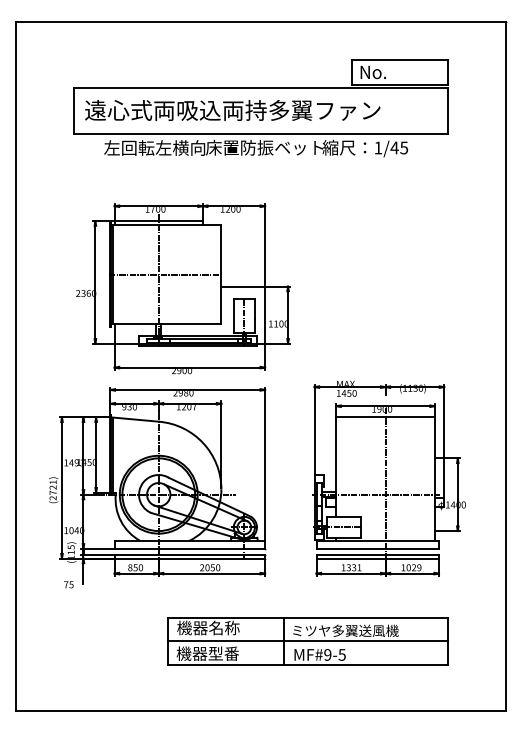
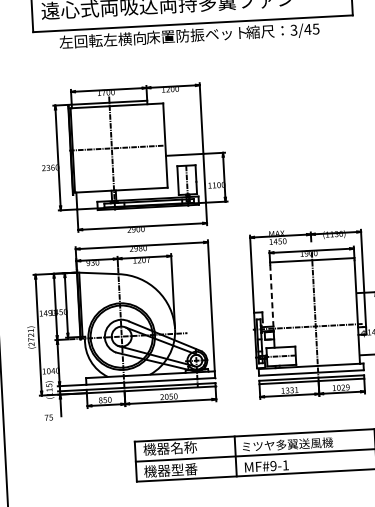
text: (378, 147) -> (294, 29), 1/45 -> 3/45
line: (336, 457) -> (272, 296), solid -> dashed
text: (341, 654) -> (285, 465), MF#9-5 -> MF#9-1

